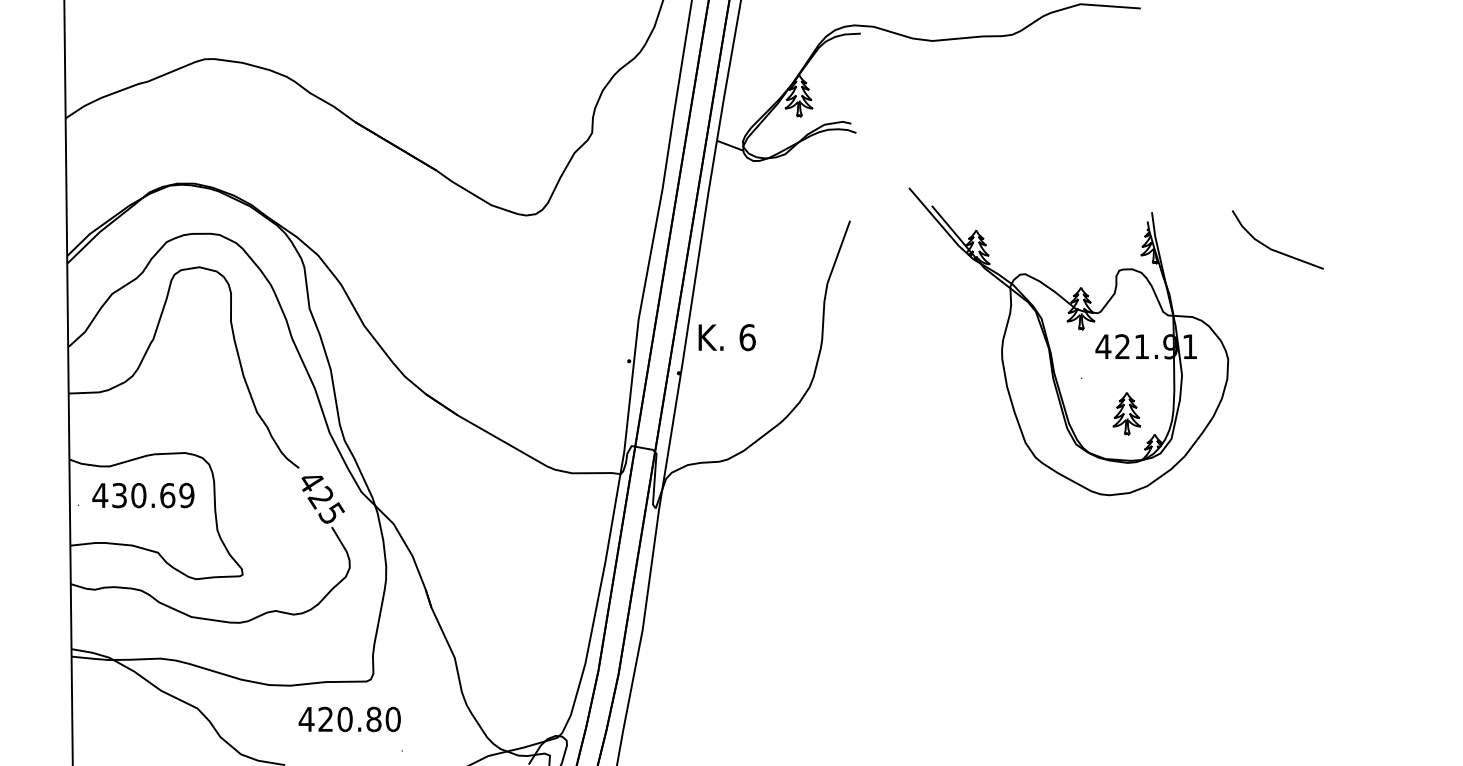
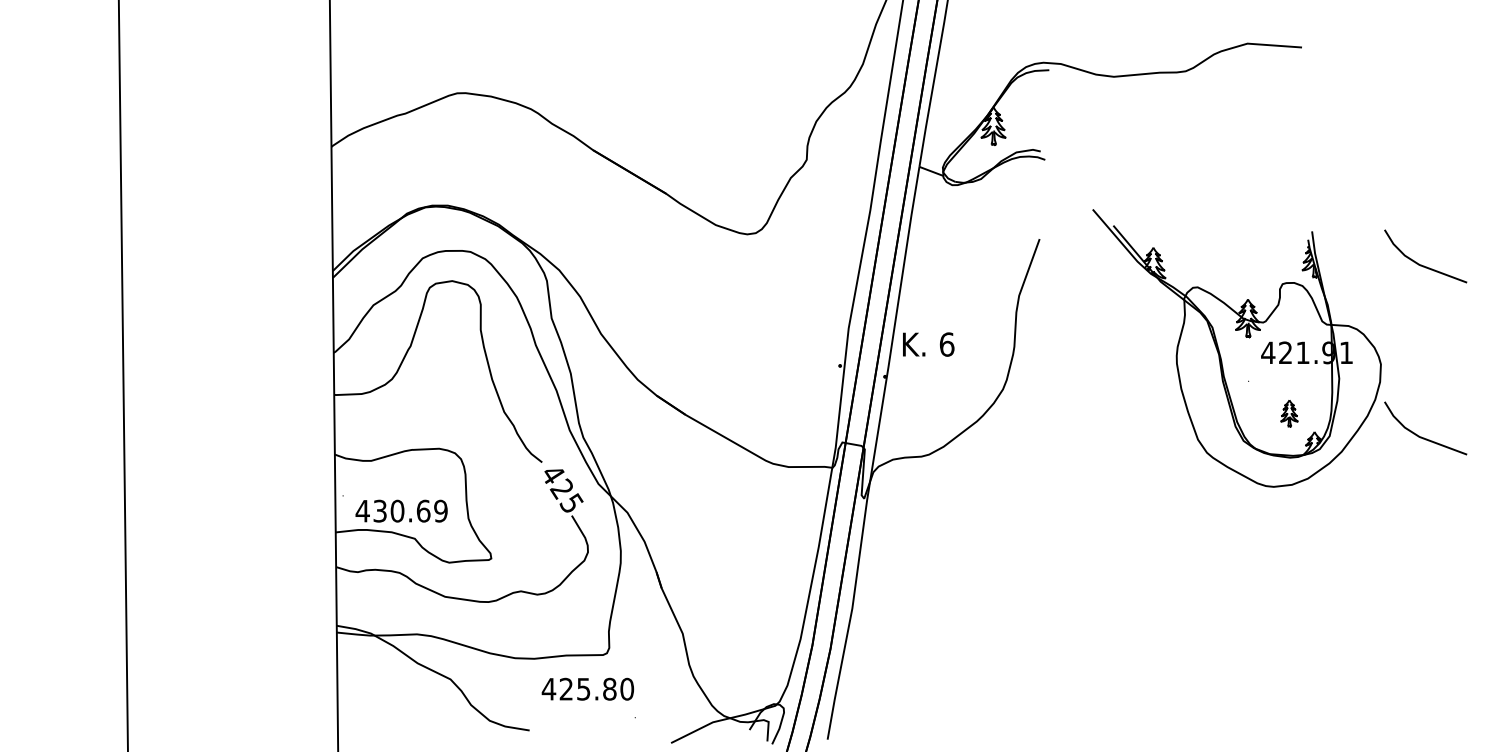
part: (1126, 413) -> (1289, 413), size x0.7
line: (1273, 439) -> (1421, 436), added
text: (143, 494) -> (401, 510), moved
text: (344, 718) -> (583, 688), 420.80 -> 425.80

